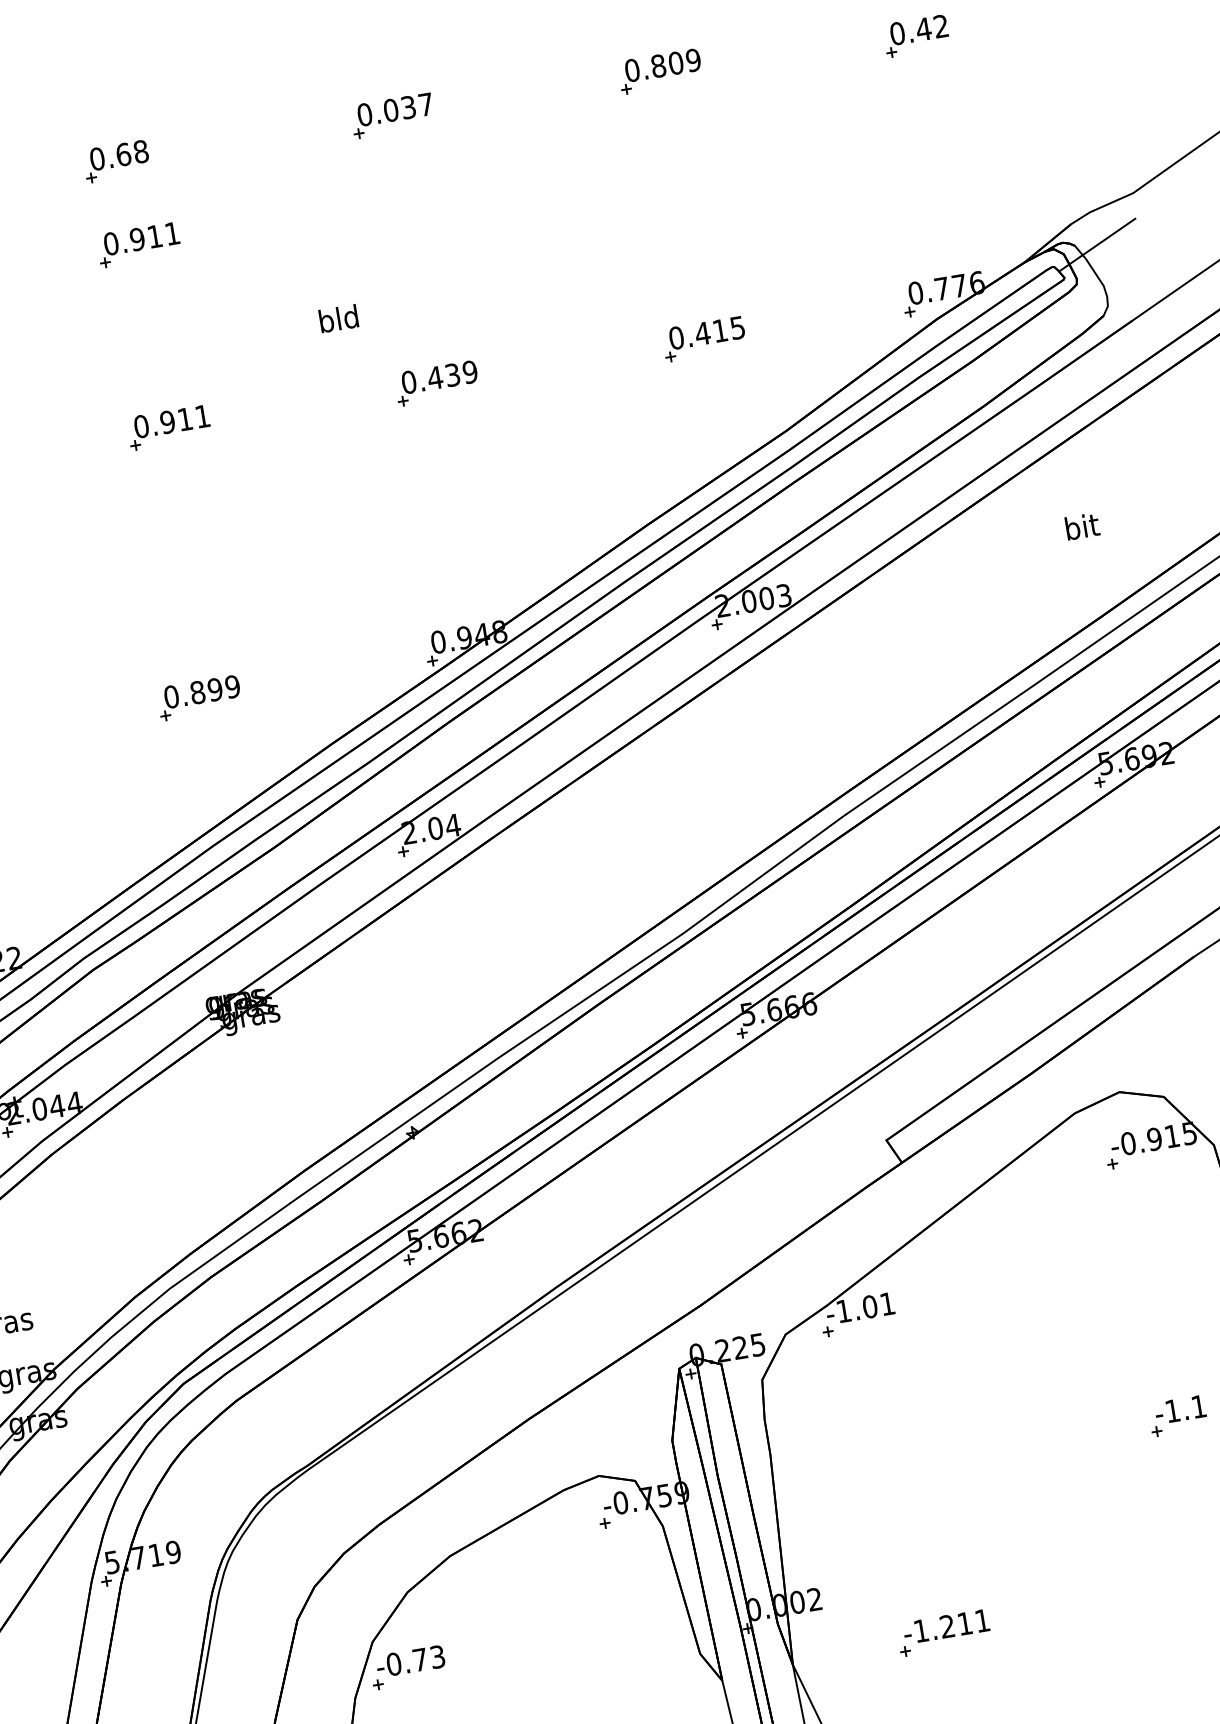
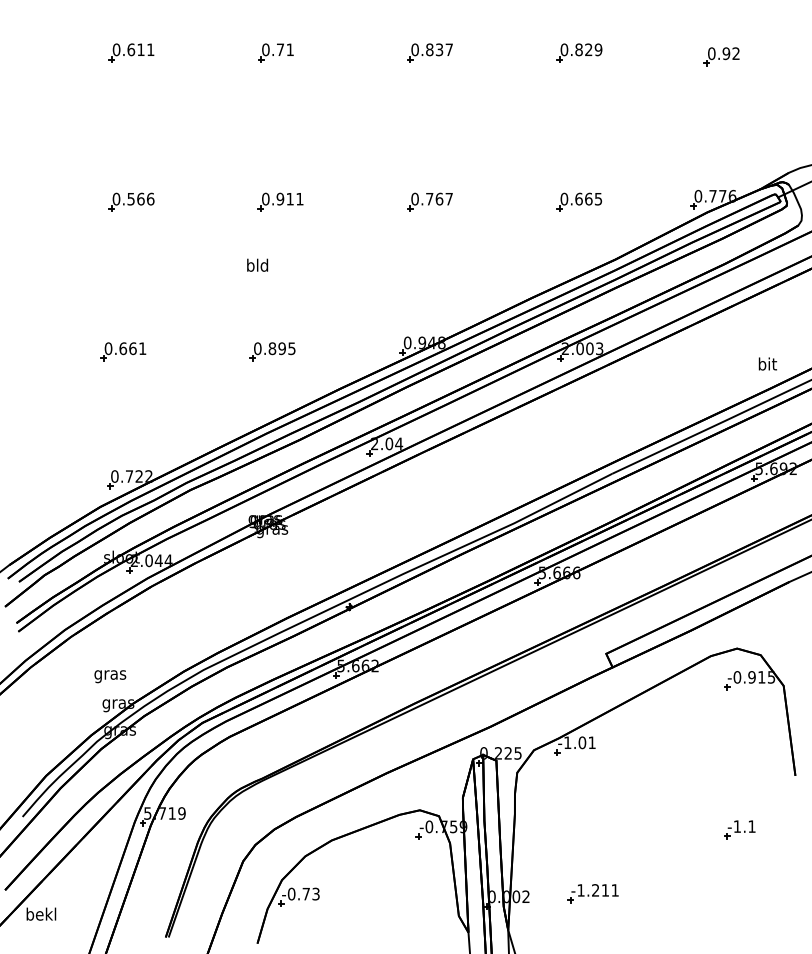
text: (923, 28) -> (726, 53), 0.42 -> 0.92
text: (675, 62) -> (588, 49), 0.809 -> 0.829
text: (390, 109) -> (429, 49), 0.037 -> 0.837
text: (132, 152) -> (285, 49), 0.68 -> 0.71
part: (138, 243) -> (280, 99), removed
text: (338, 317) -> (257, 264), moved
text: (710, 331) -> (583, 198), 0.415 -> 0.665
text: (450, 374) -> (438, 198), 0.439 -> 0.767
text: (1081, 525) -> (767, 363), moved
text: (231, 686) -> (291, 348), 0.899 -> 0.895
part: (942, 1633) -> (592, 893), moved

